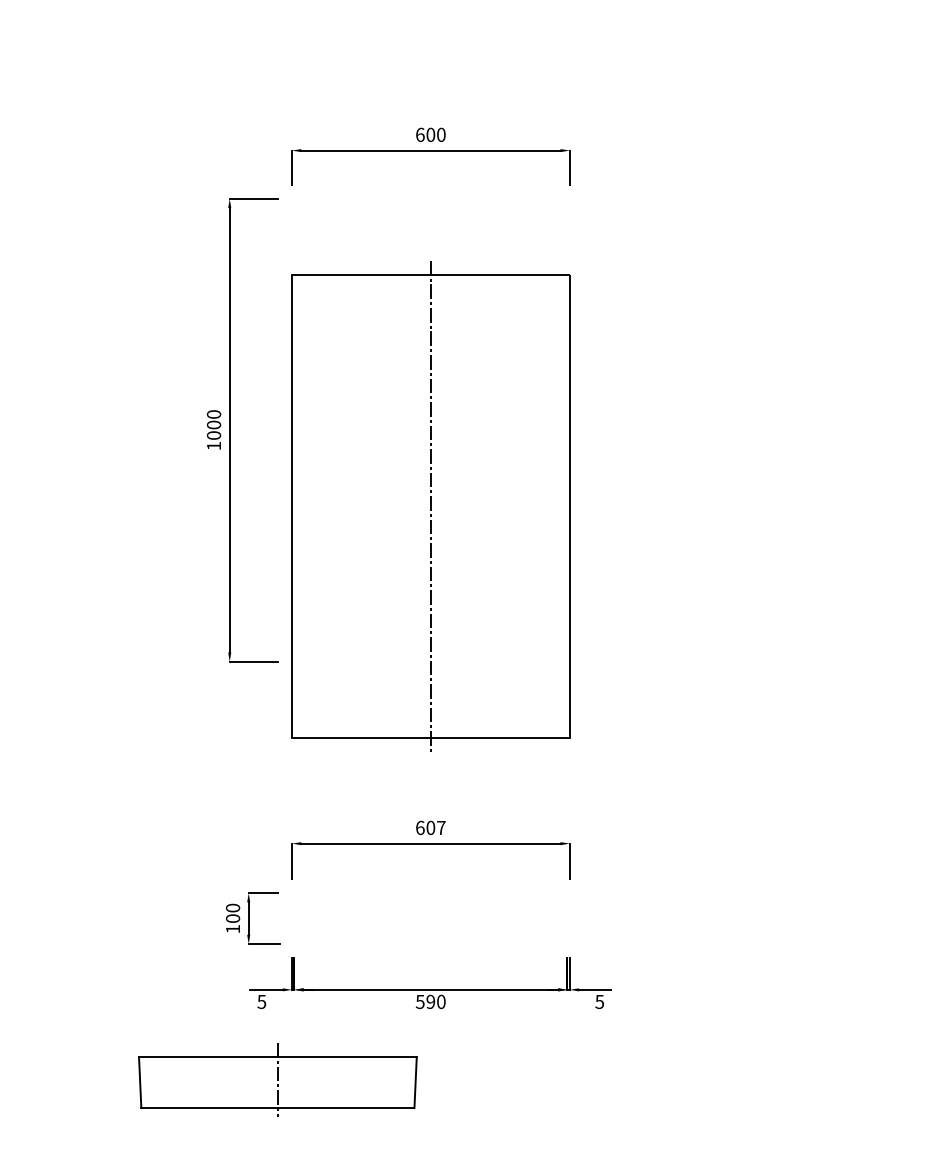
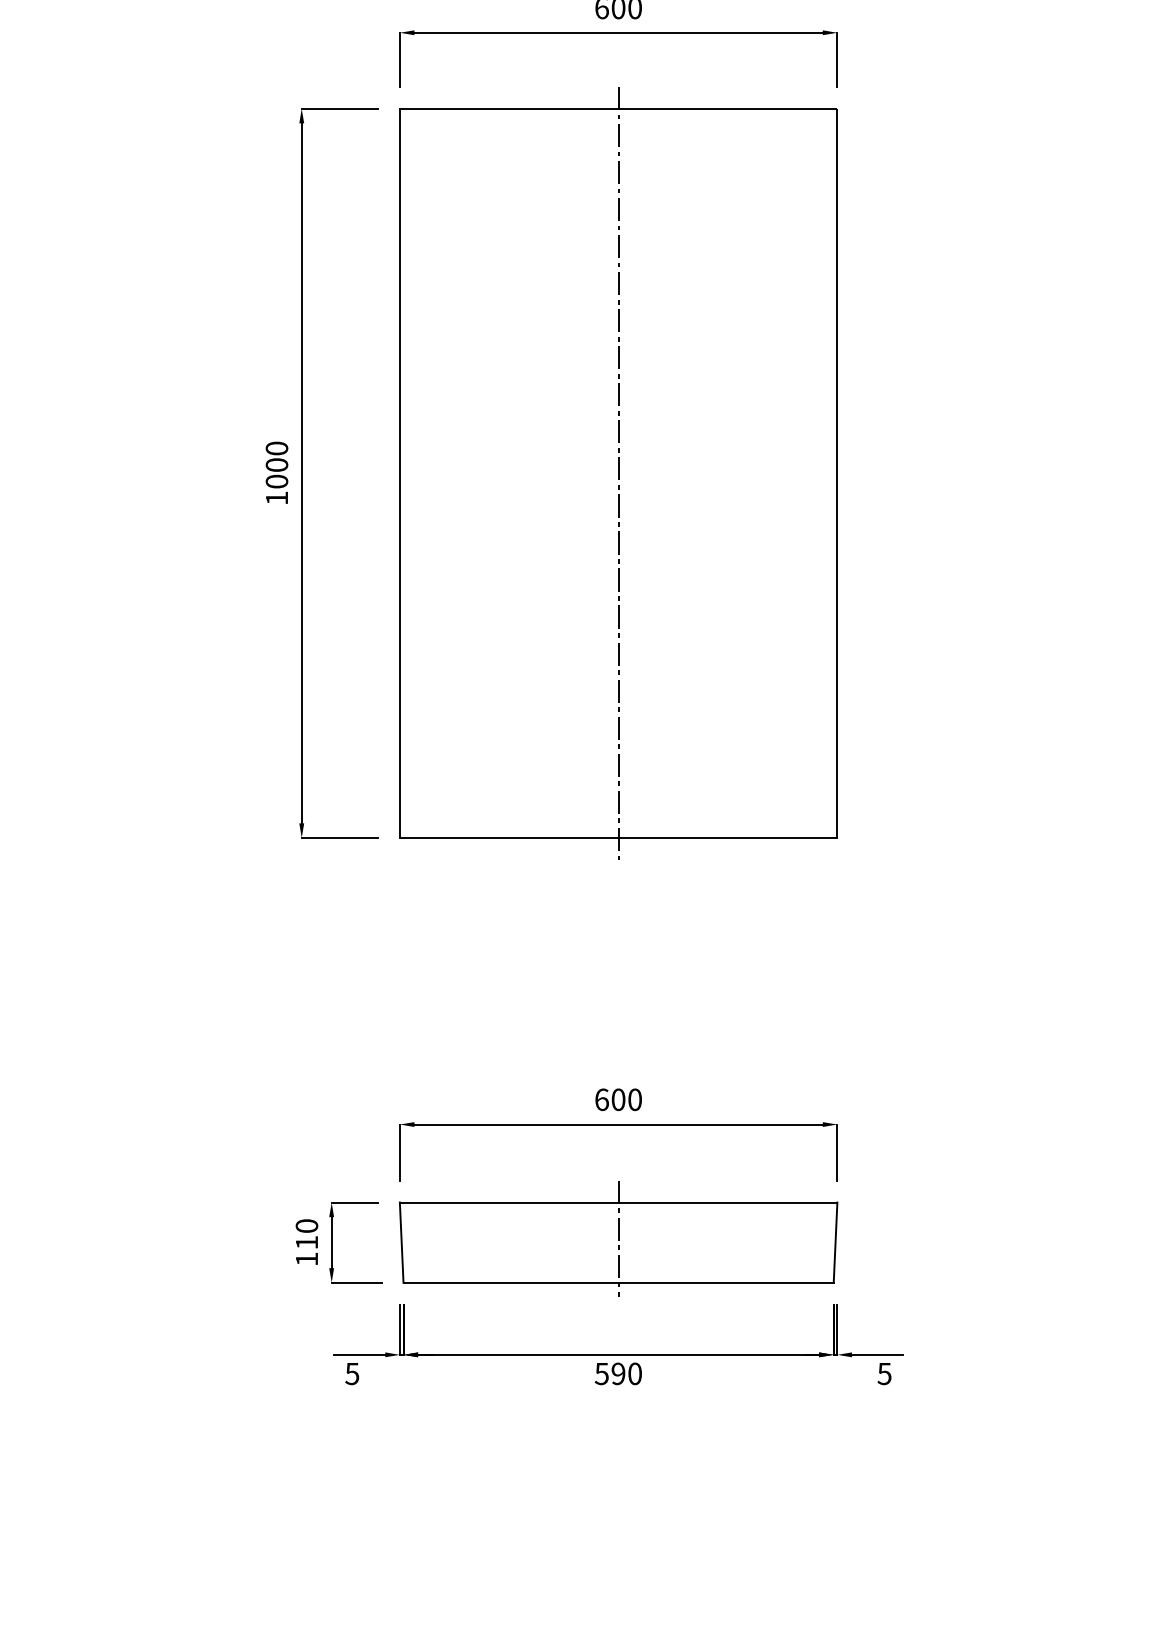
part: (430, 506) -> (617, 473), moved
text: (441, 827) -> (635, 1099), 607 -> 600
text: (233, 918) -> (307, 1242), 100 -> 110
part: (277, 1079) -> (617, 1237), moved

